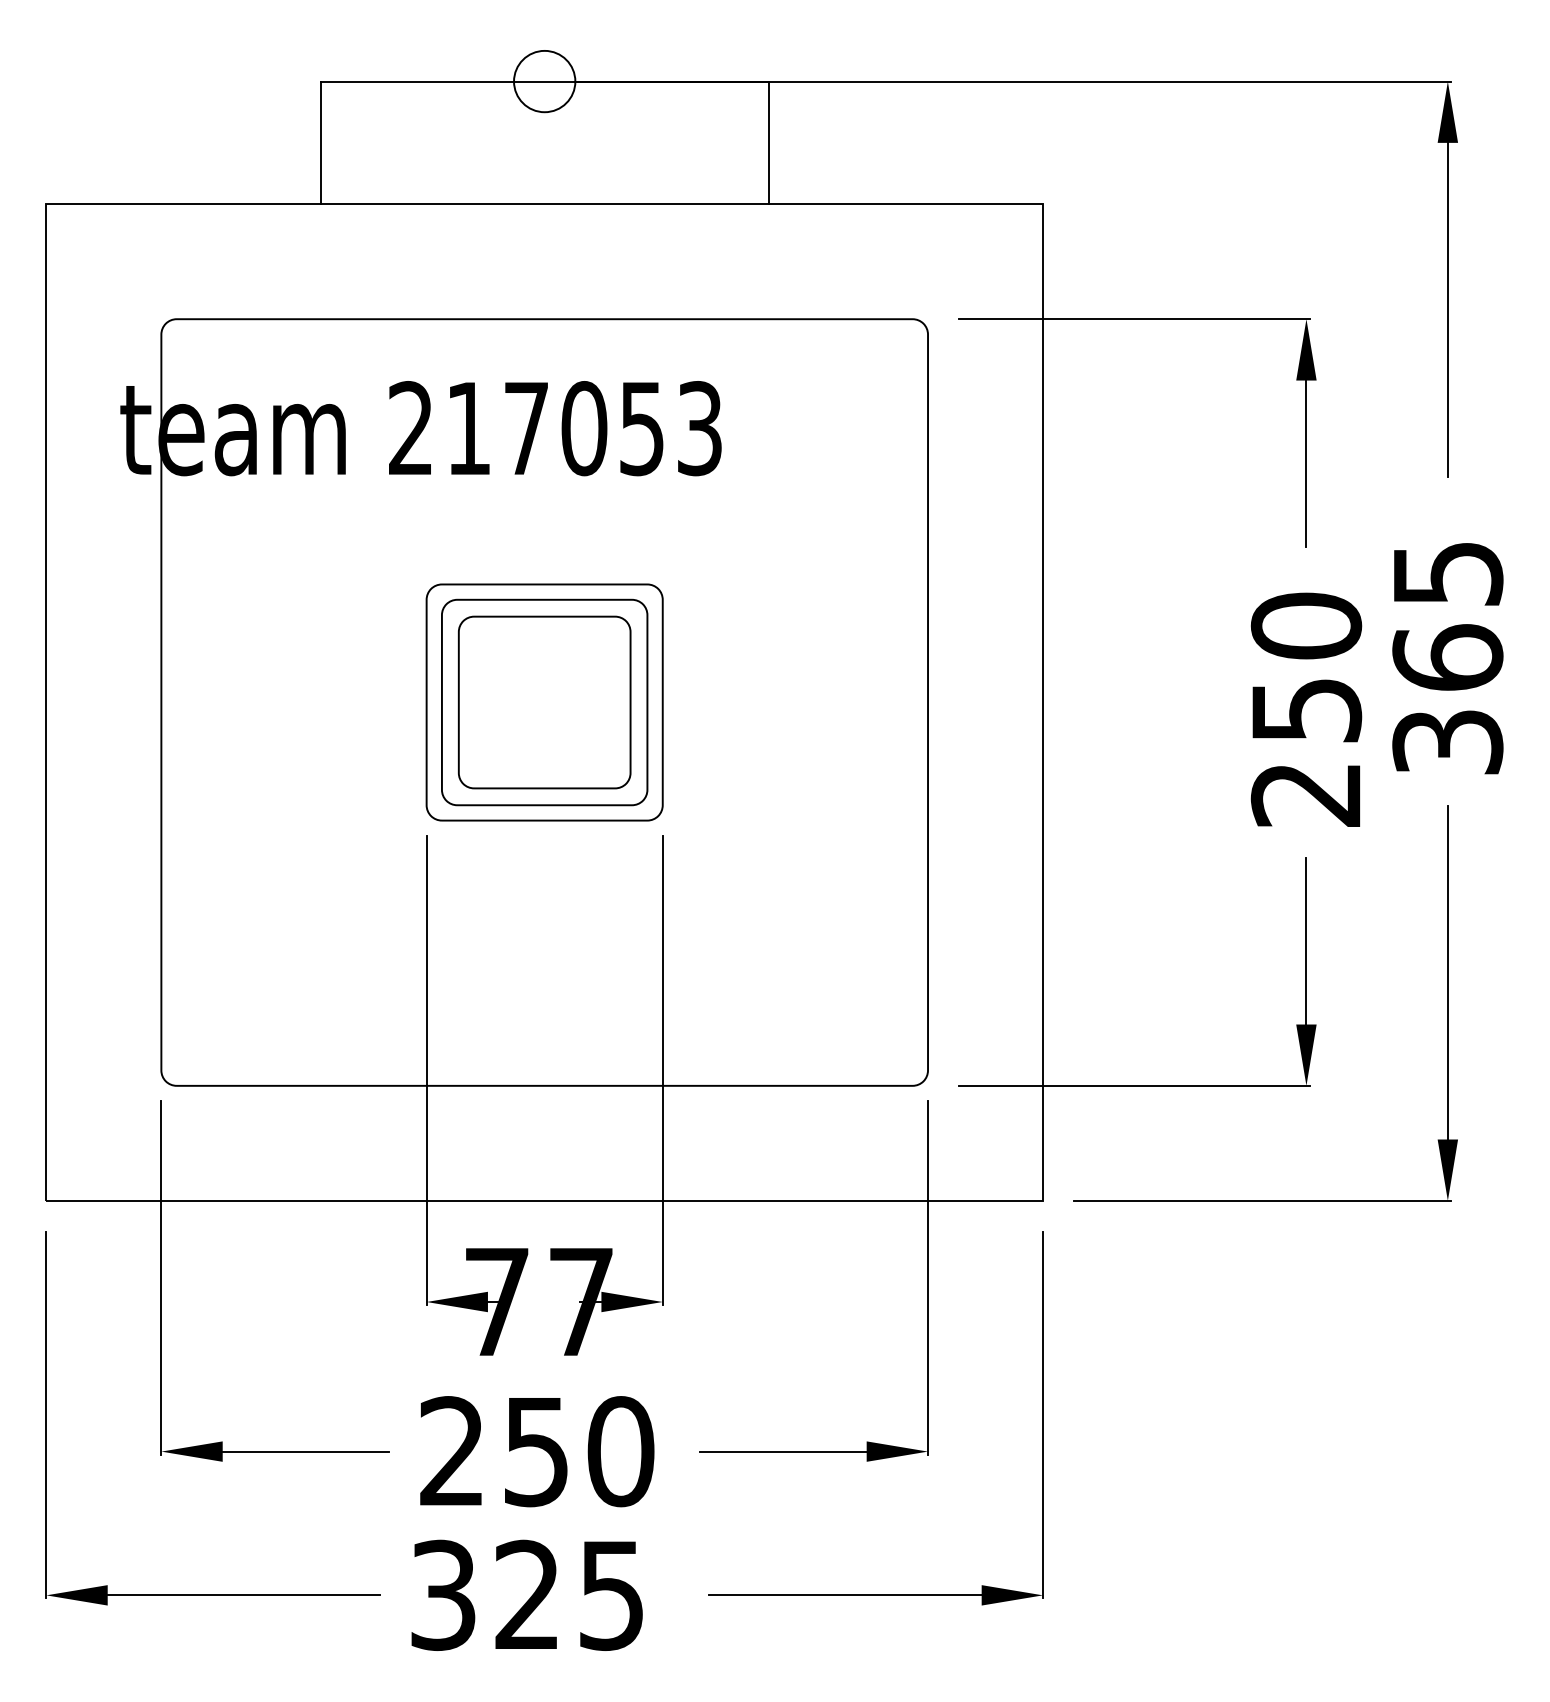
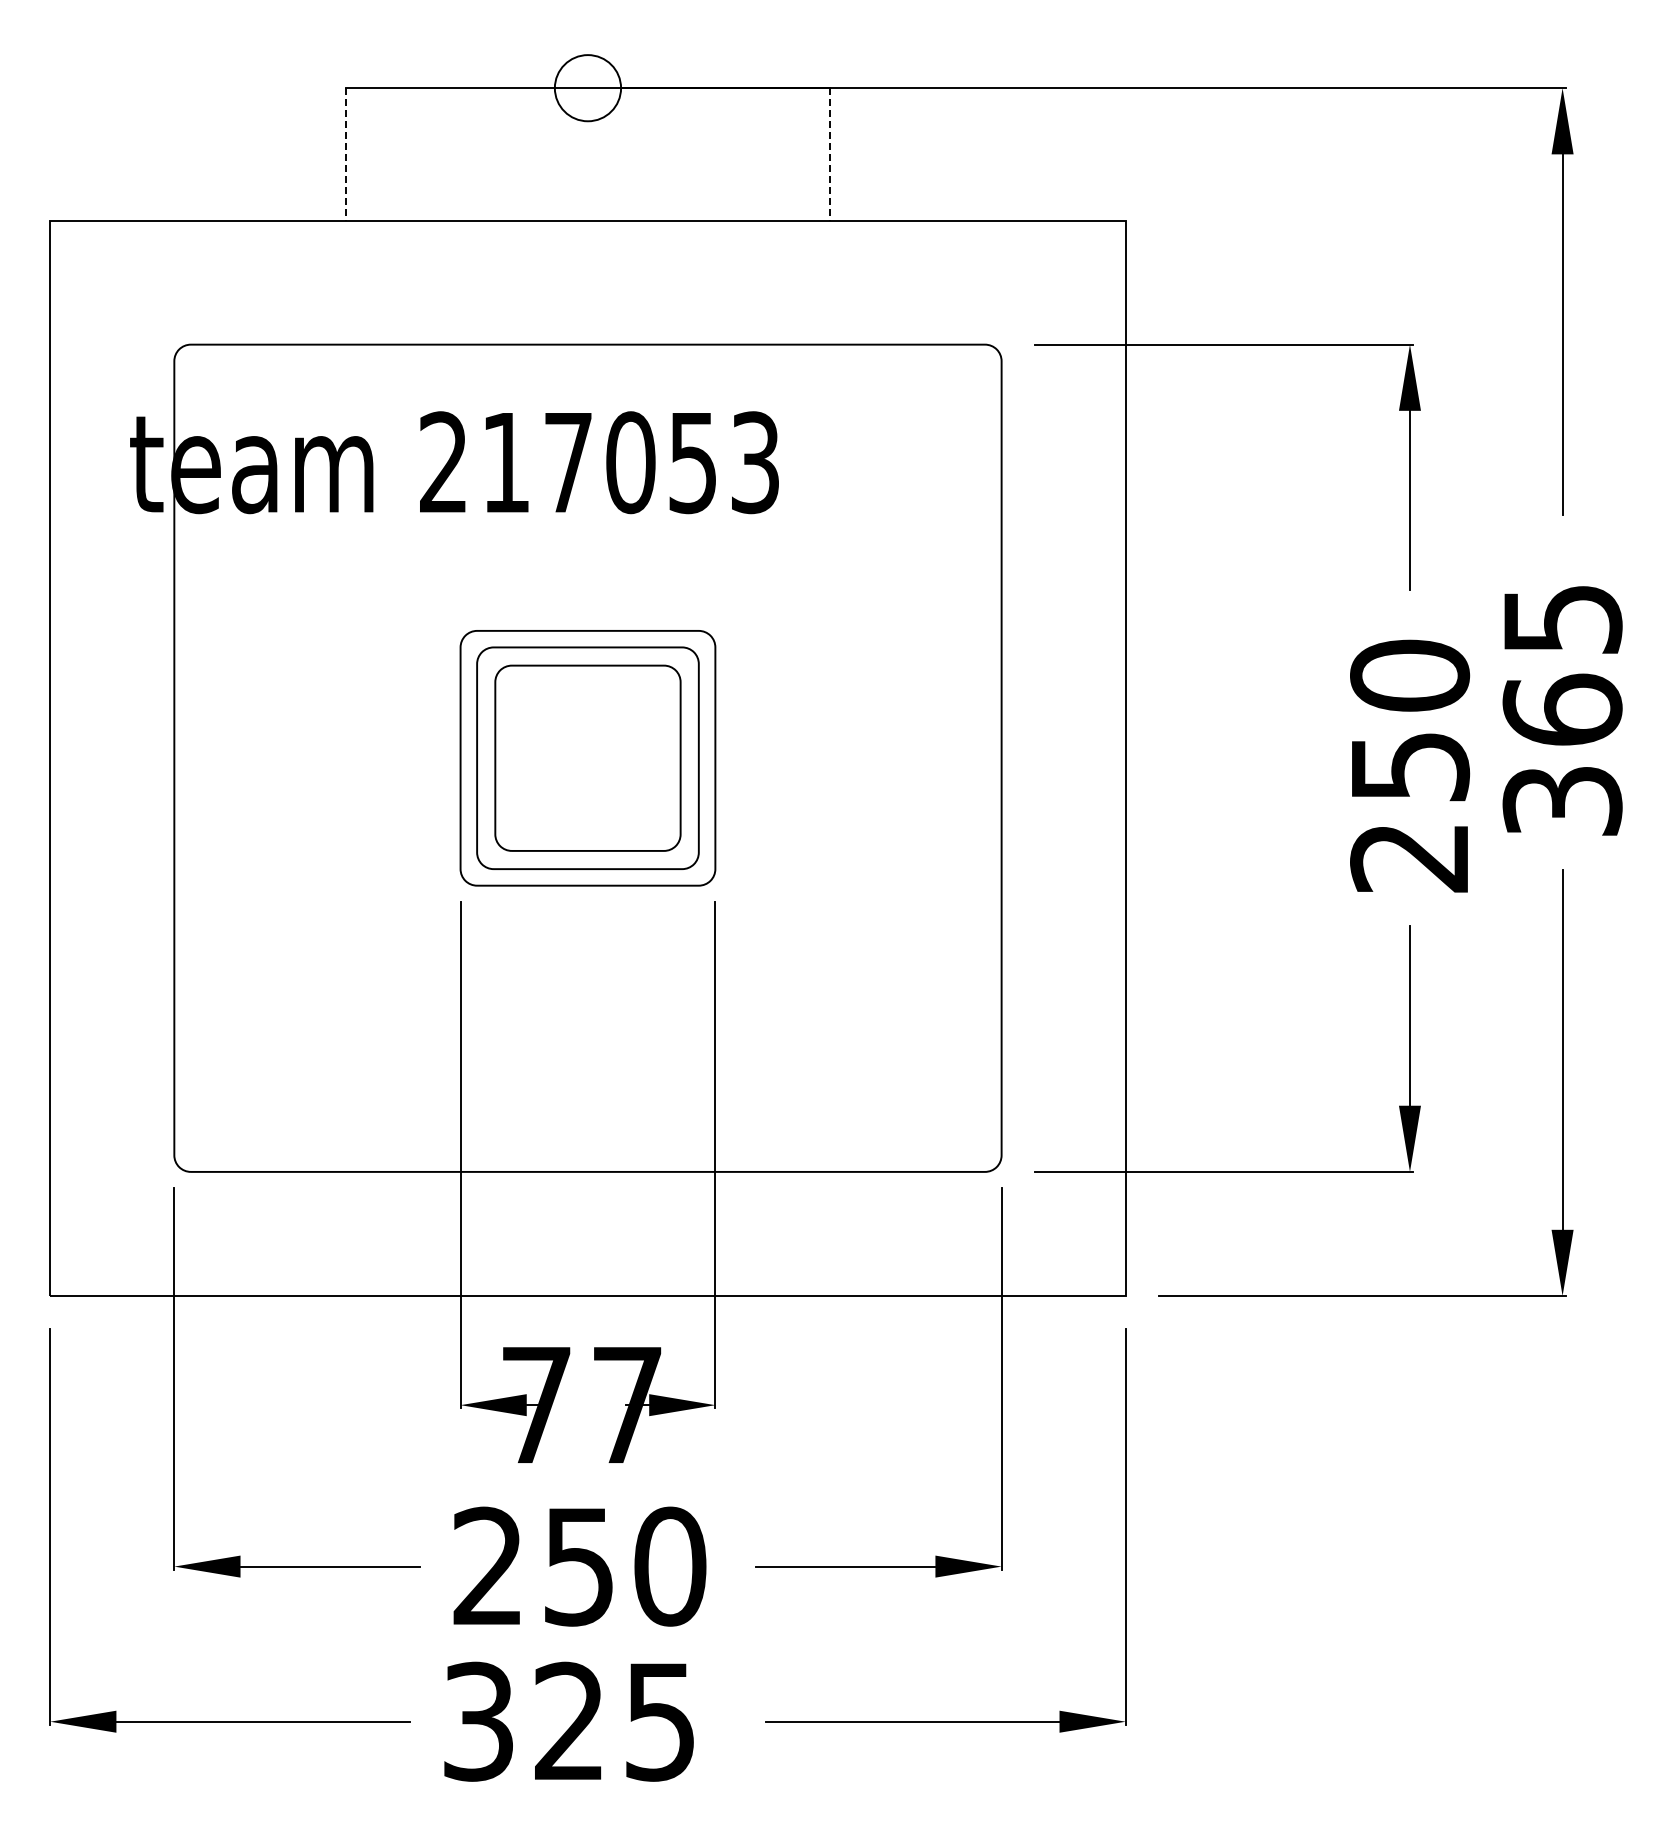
line: (320, 143) -> (346, 154), solid -> dashed
line: (768, 143) -> (829, 154), solid -> dashed

